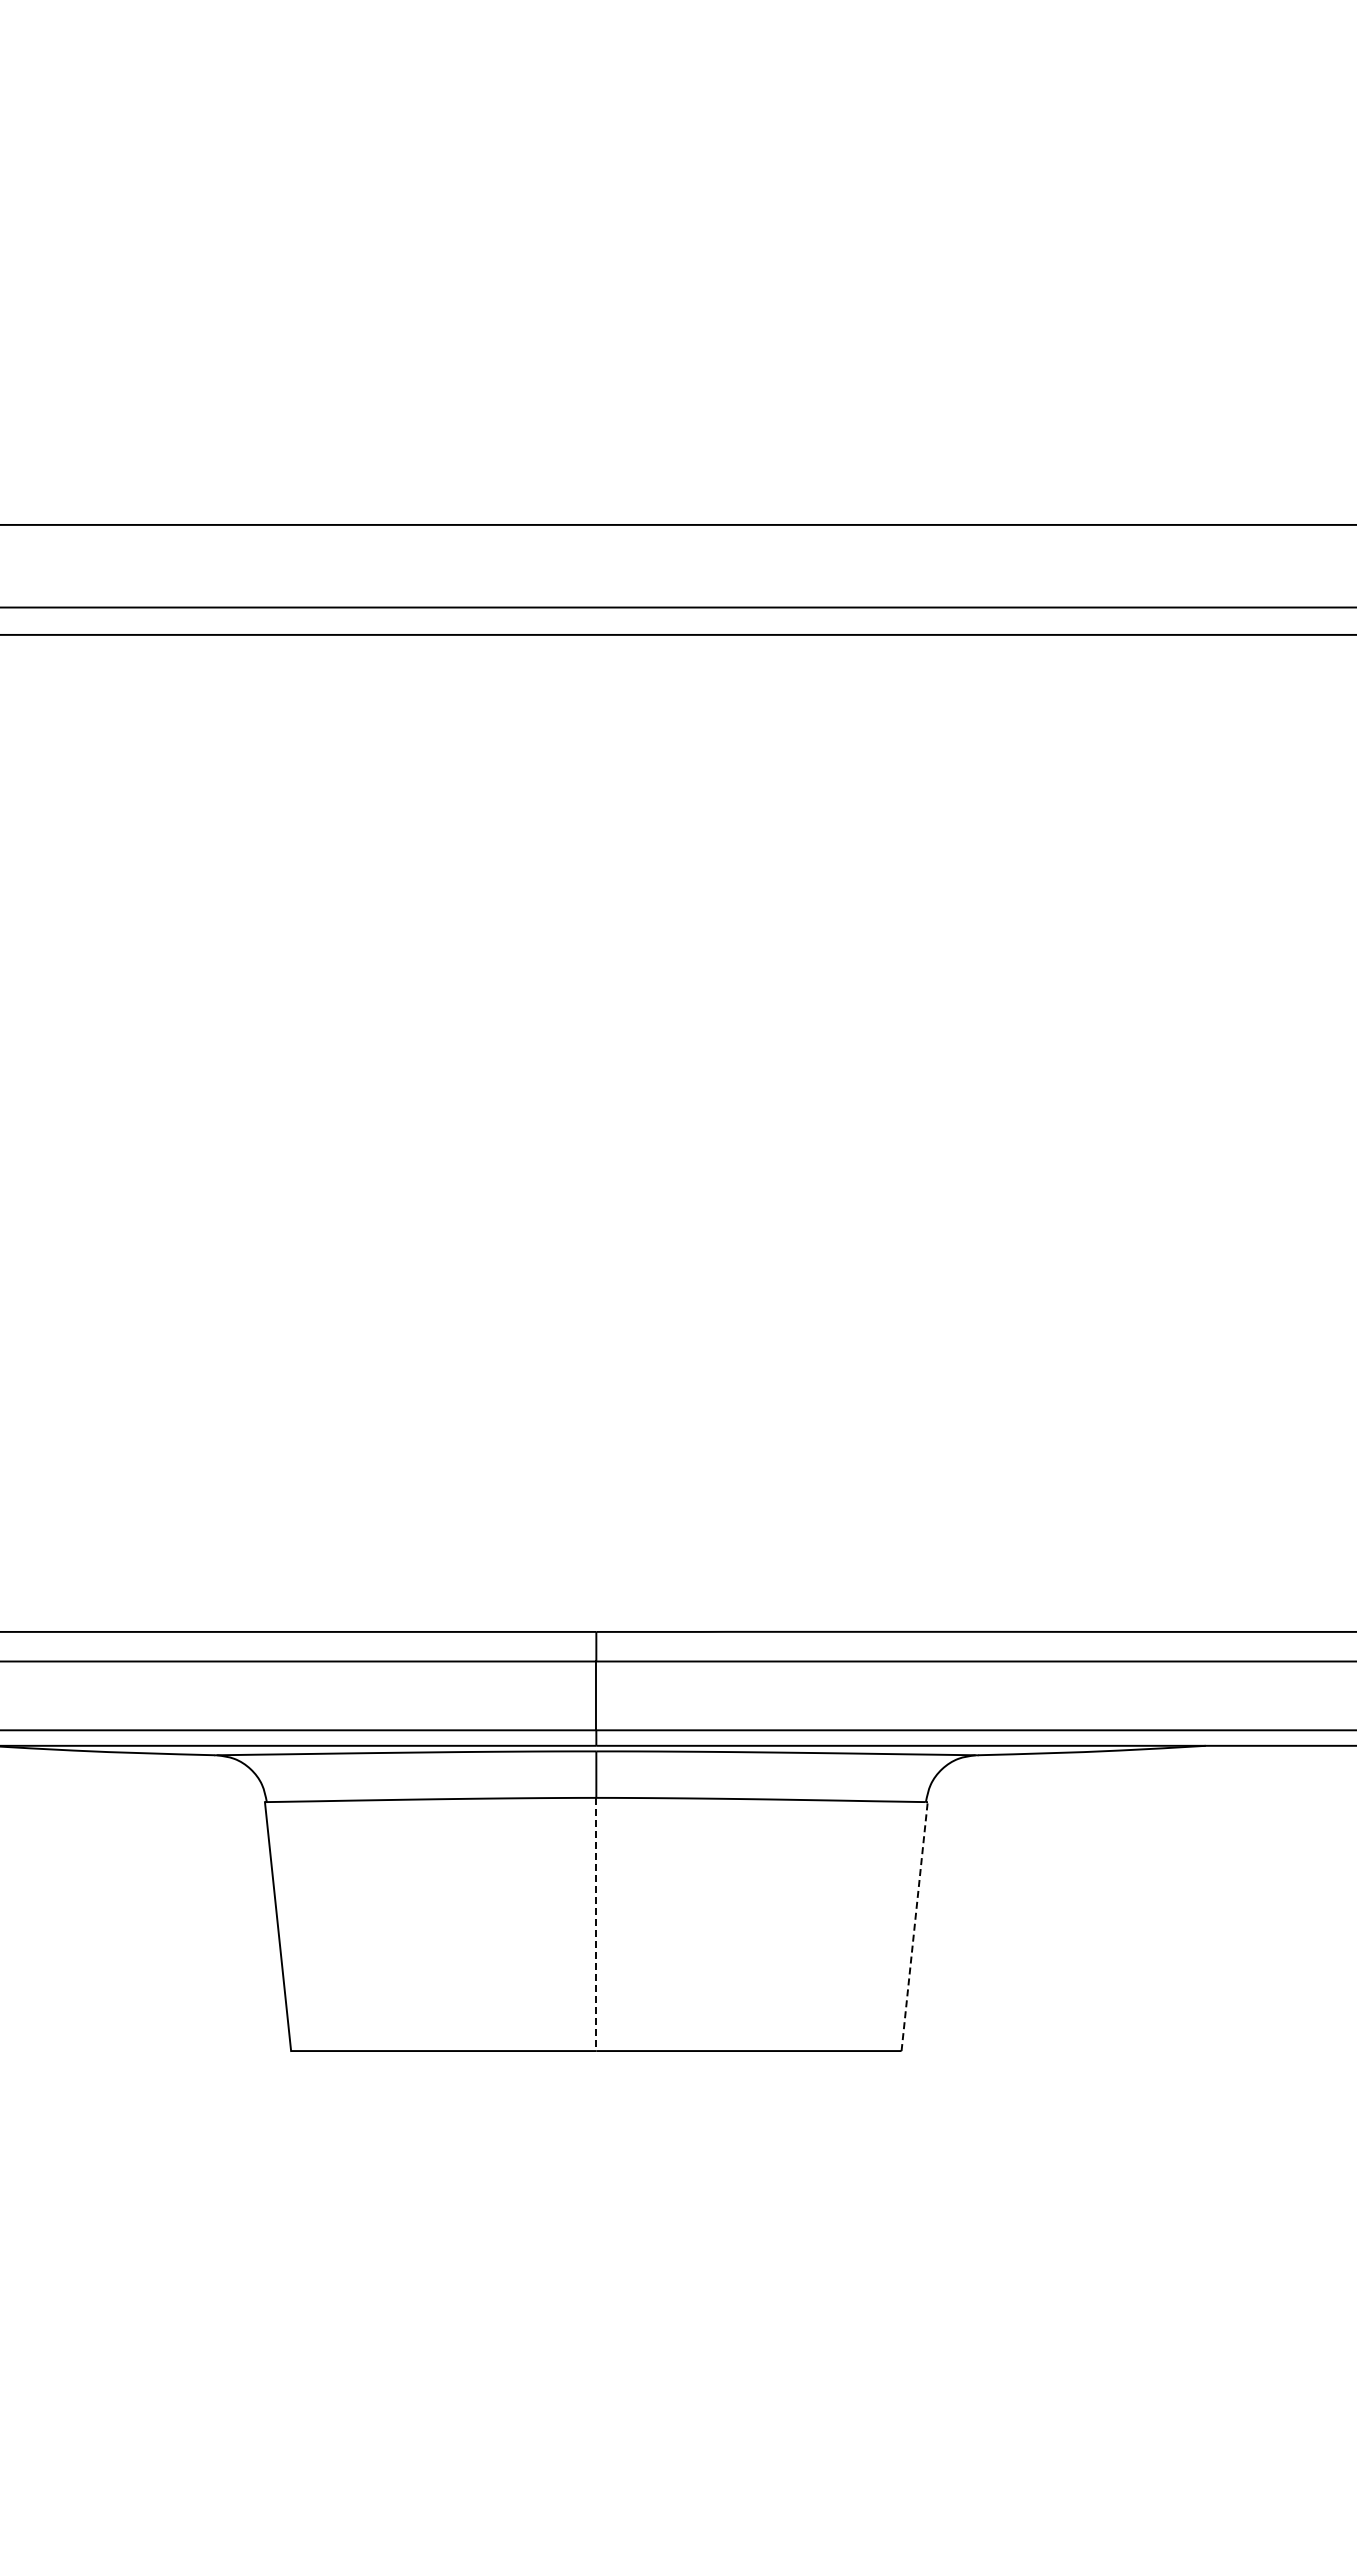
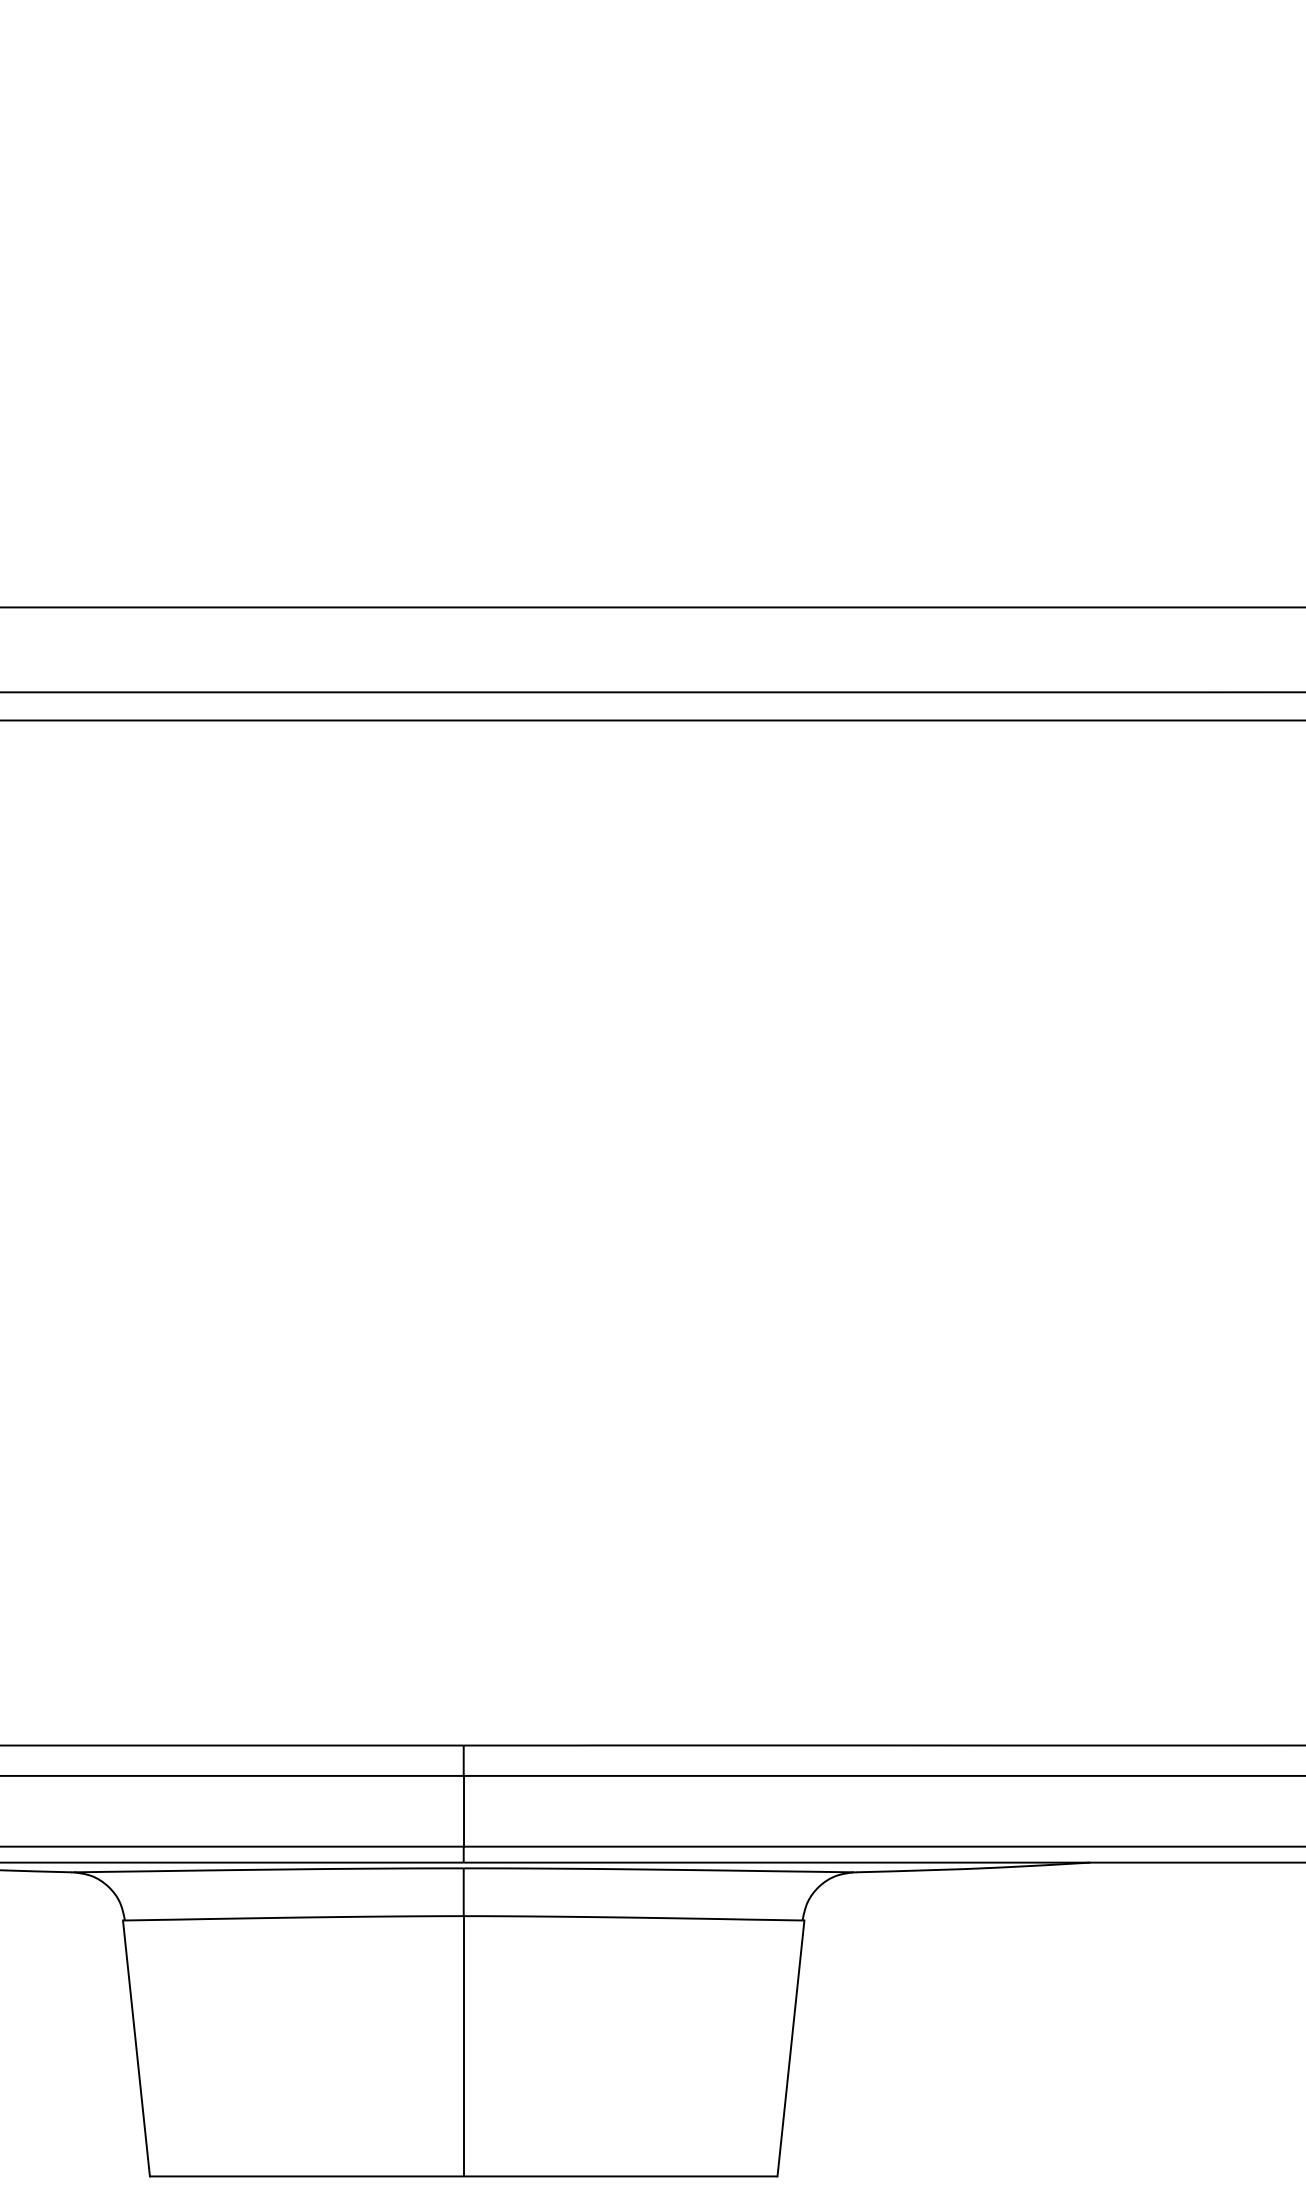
line: (596, 1924) -> (463, 2046), dashed -> solid
line: (914, 1926) -> (790, 2048), dashed -> solid

